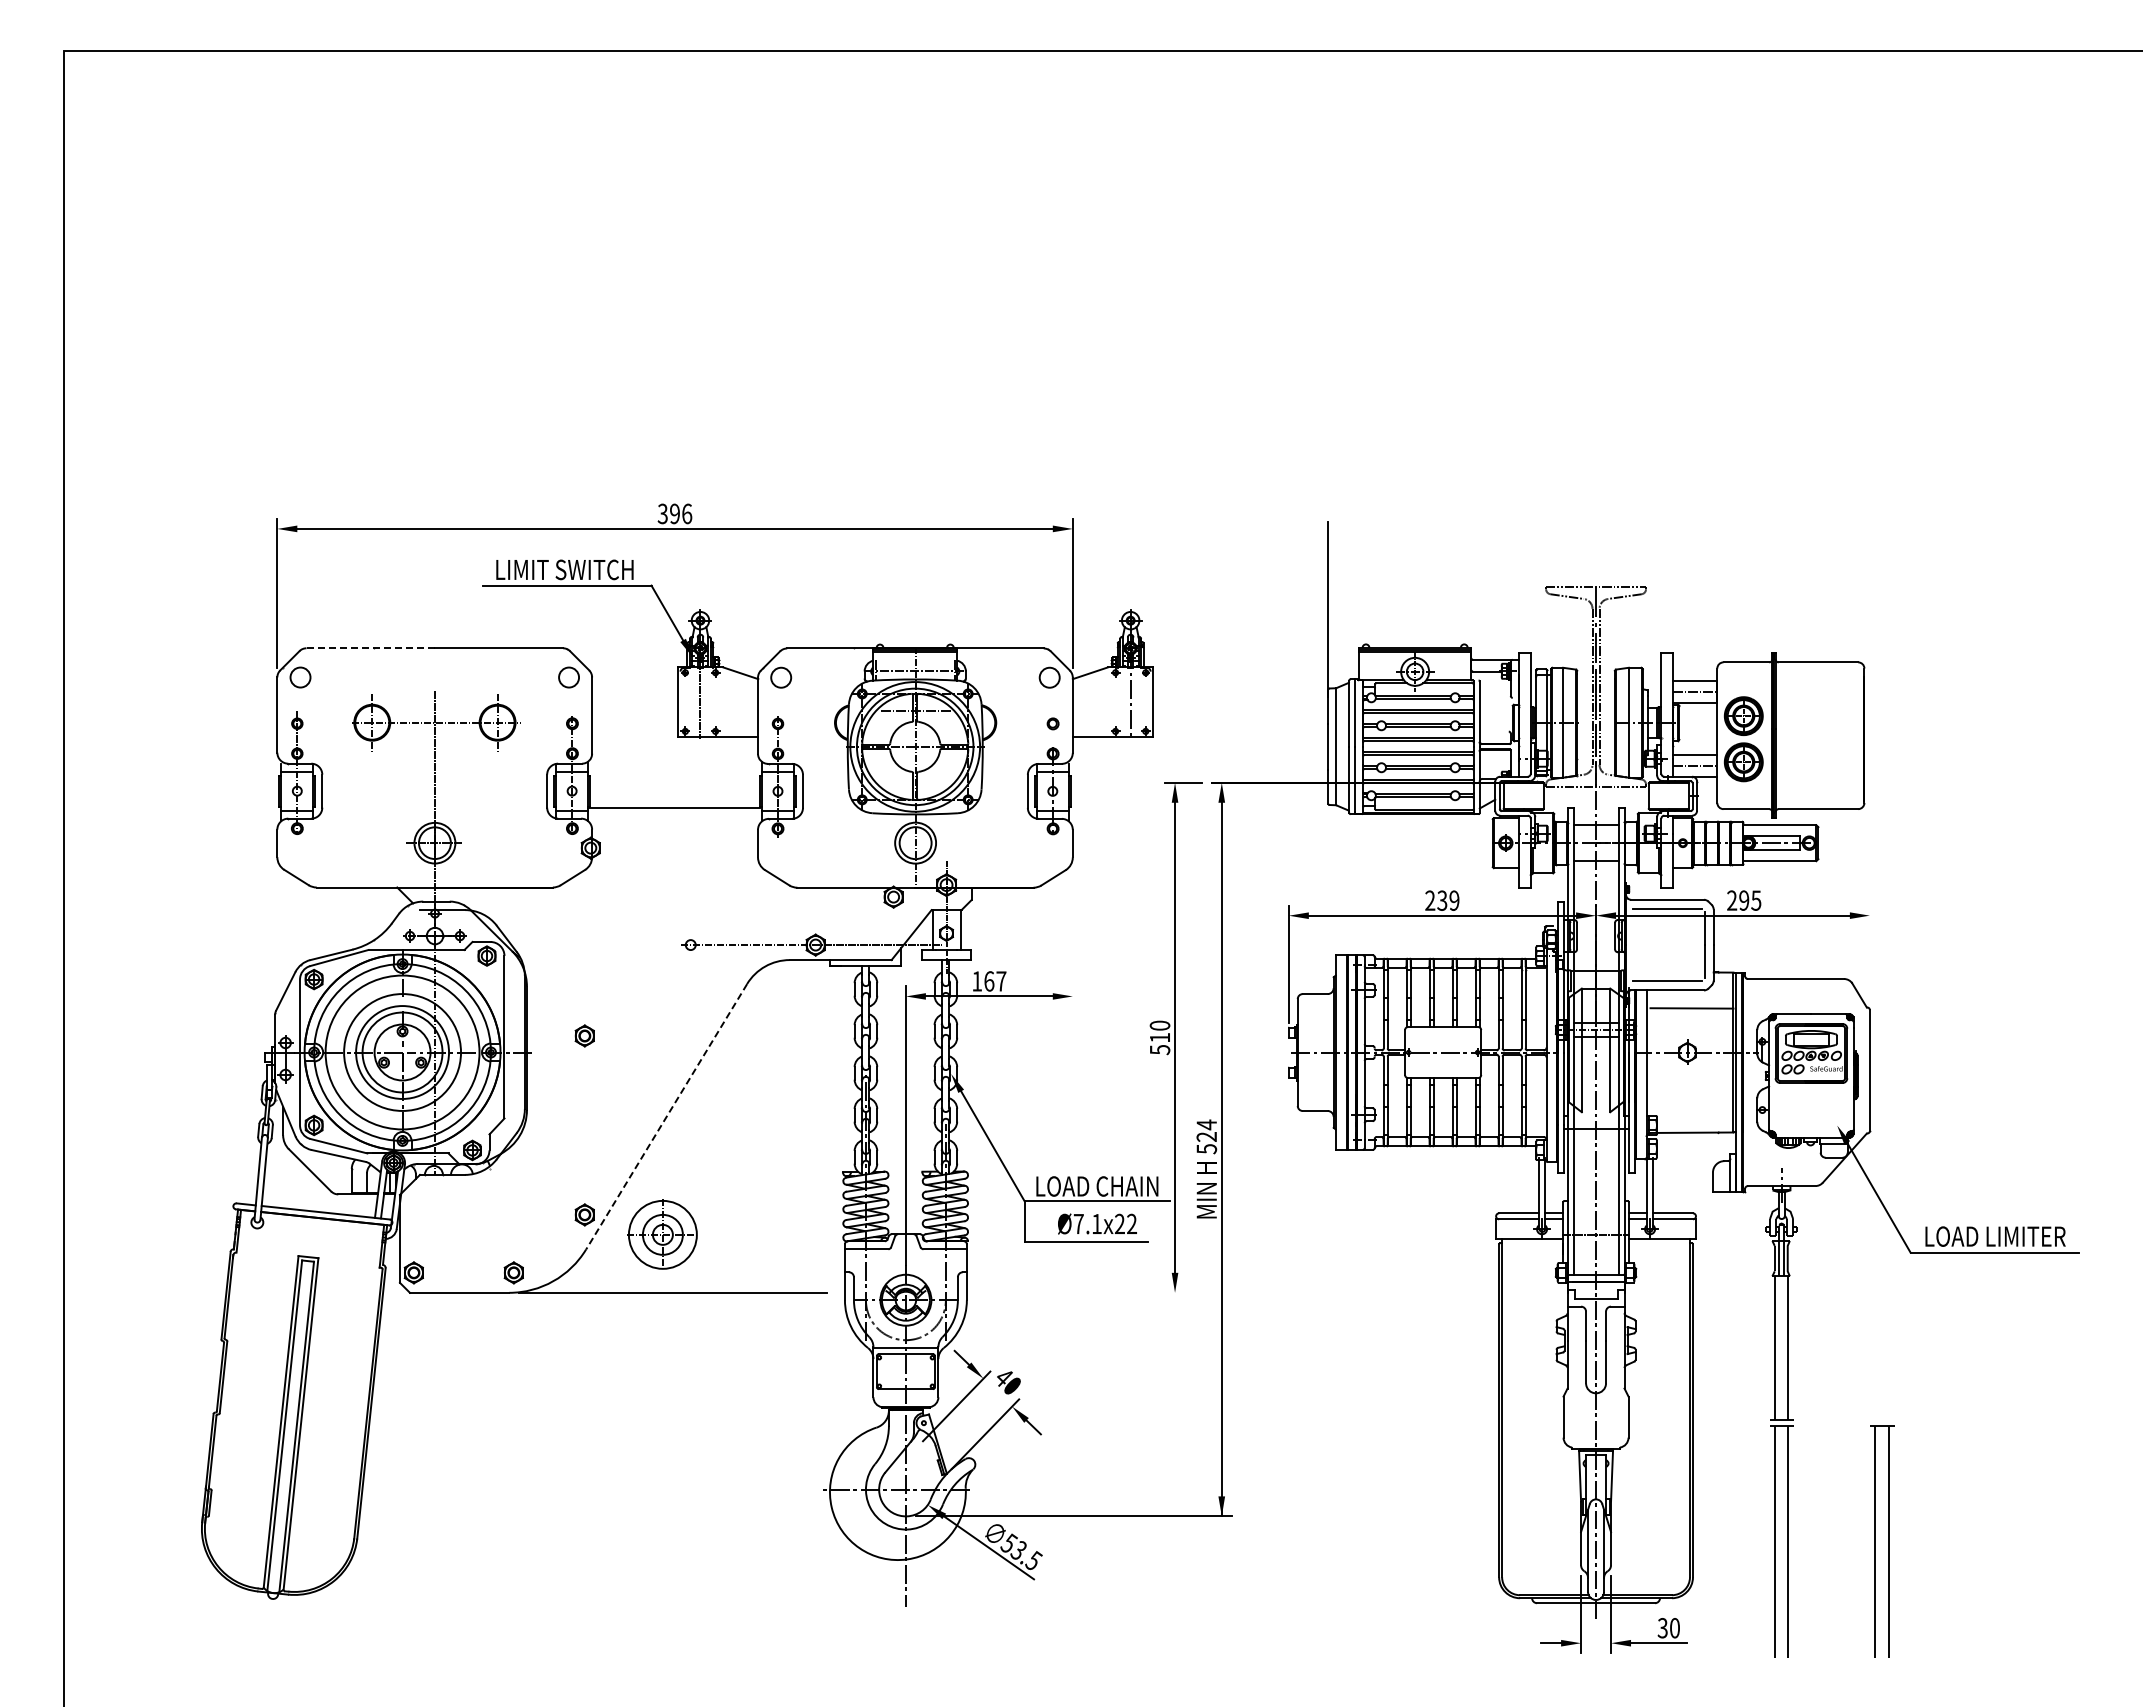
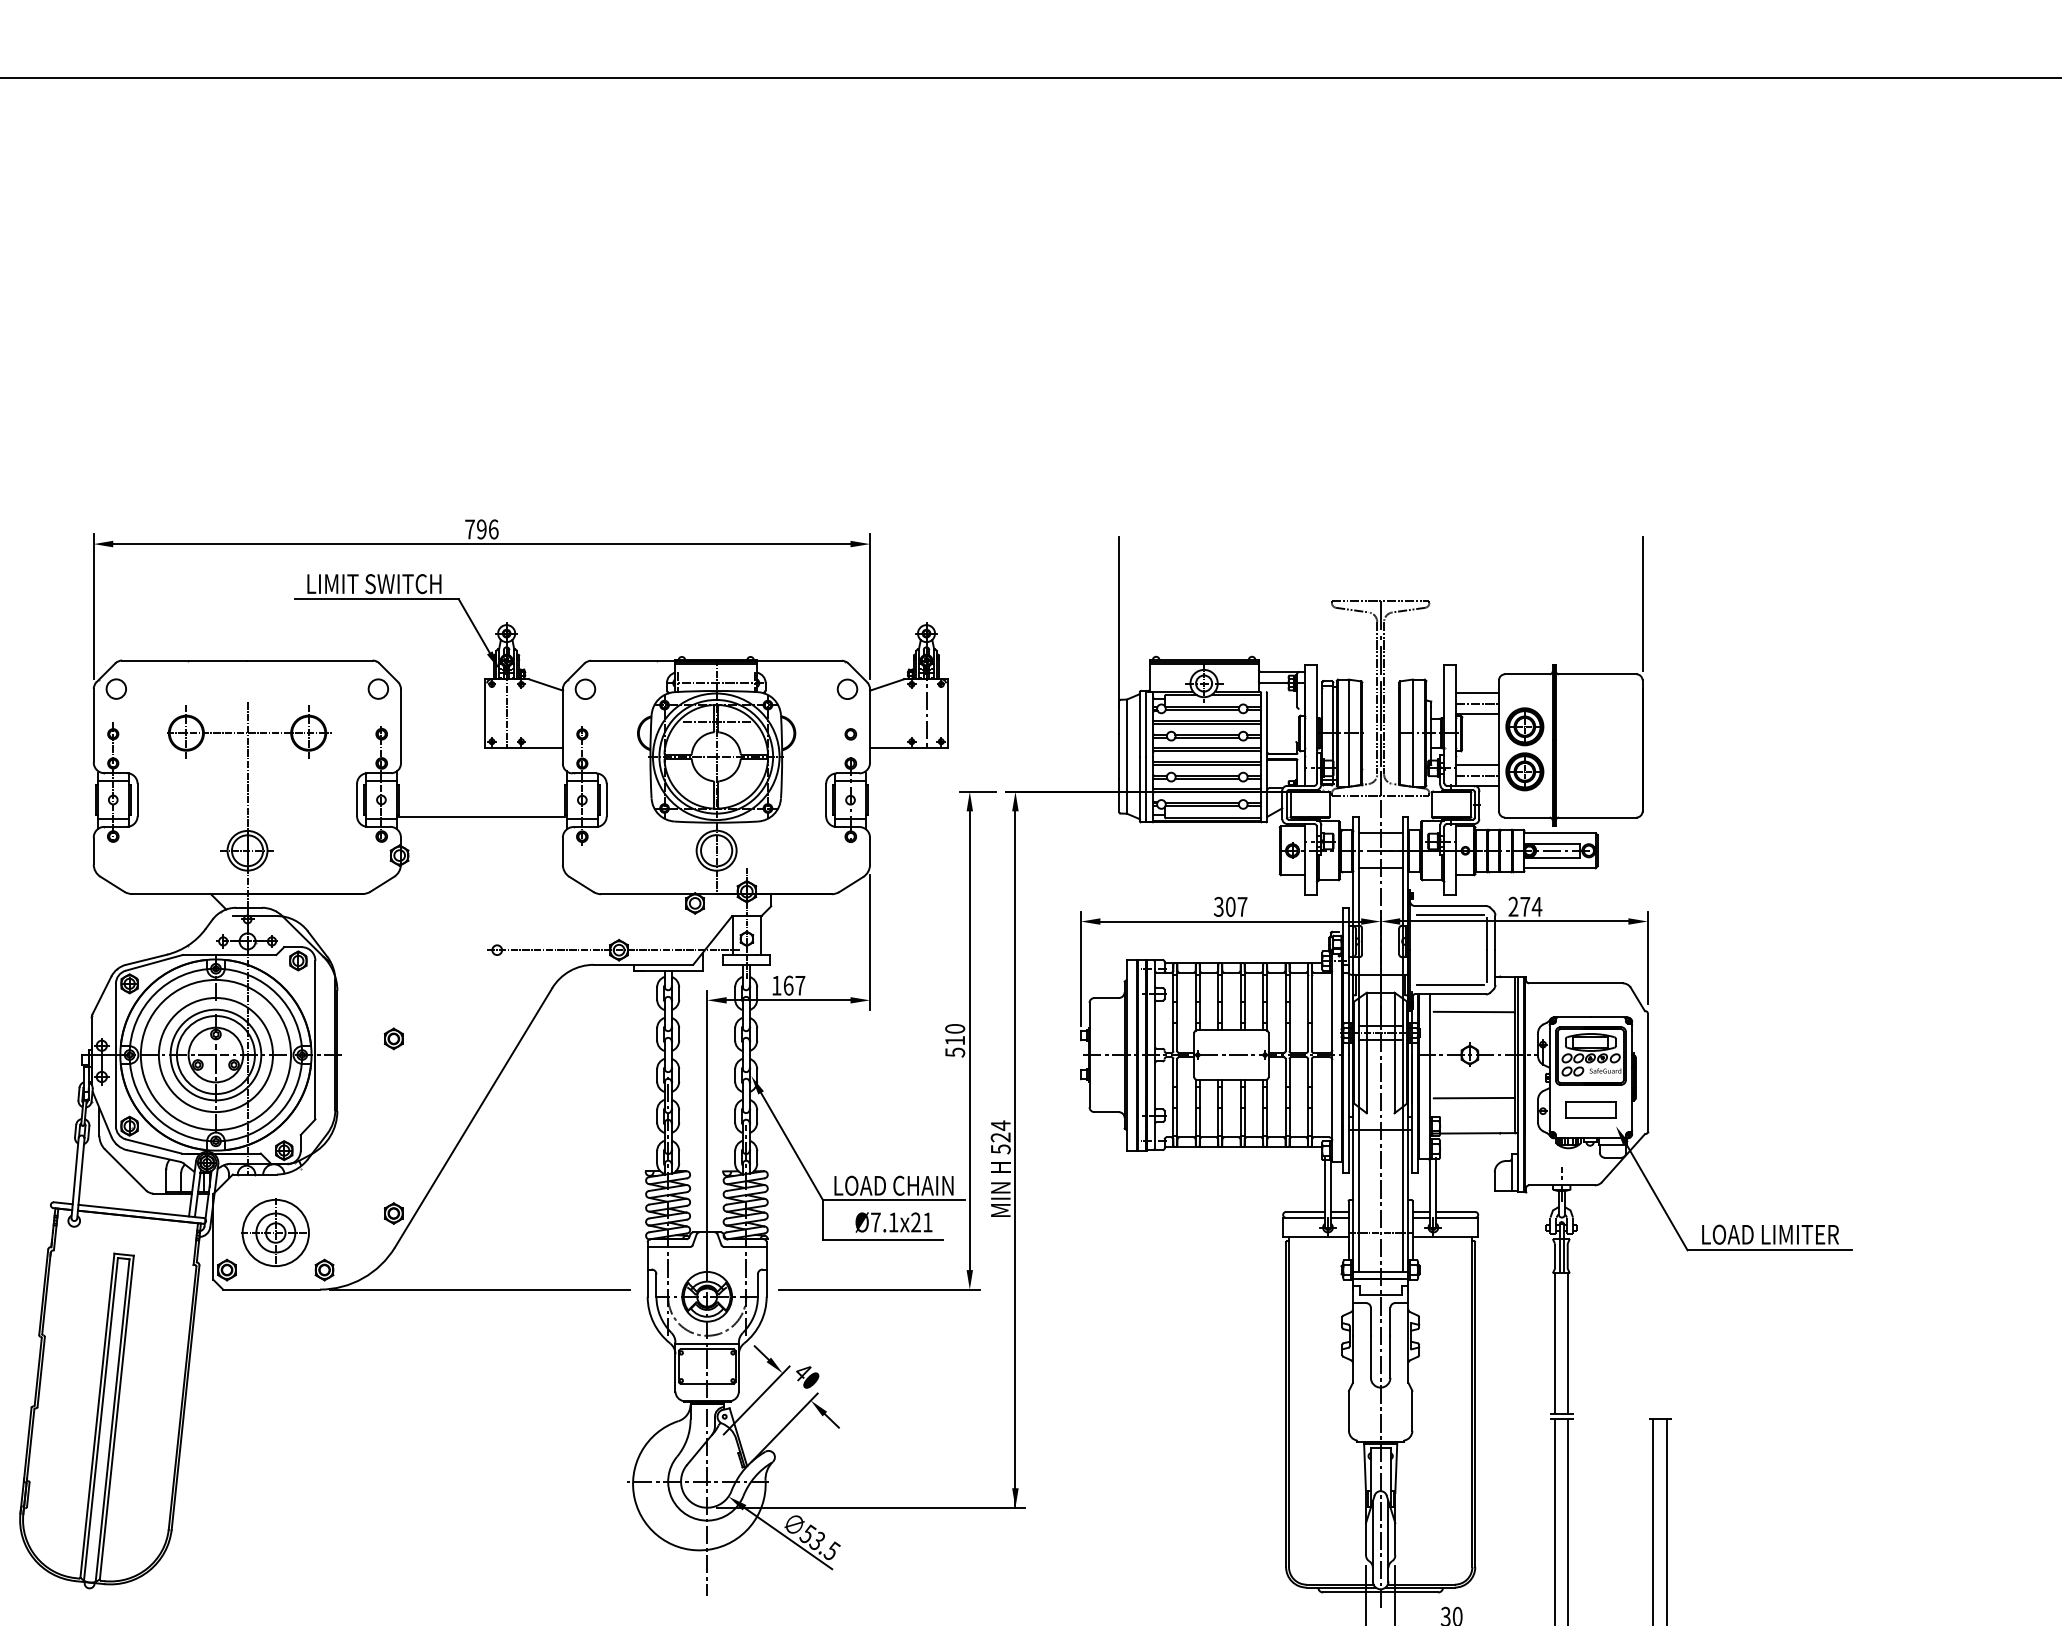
text: (662, 513) -> (469, 529), 396 -> 796
line: (1864, 589) -> (1642, 603), added
line: (371, 648) -> (185, 660), dashed -> solid
text: (1442, 900) -> (1230, 906), 239 -> 307
text: (1750, 900) -> (1531, 906), 295 -> 274
line: (1072, 936) -> (869, 941), added
line: (1869, 952) -> (1647, 957), added
line: (1691, 1096) -> (1473, 1097), added
part: (1811, 1108) -> (1590, 1109), added
line: (666, 1117) -> (473, 1118), dashed -> solid
text: (1131, 1223) -> (927, 1221), Ø7.1x22 -> Ø7.1x21
part: (662, 1234) -> (275, 1232), moved
line: (1082, 1292) -> (879, 1289), added

